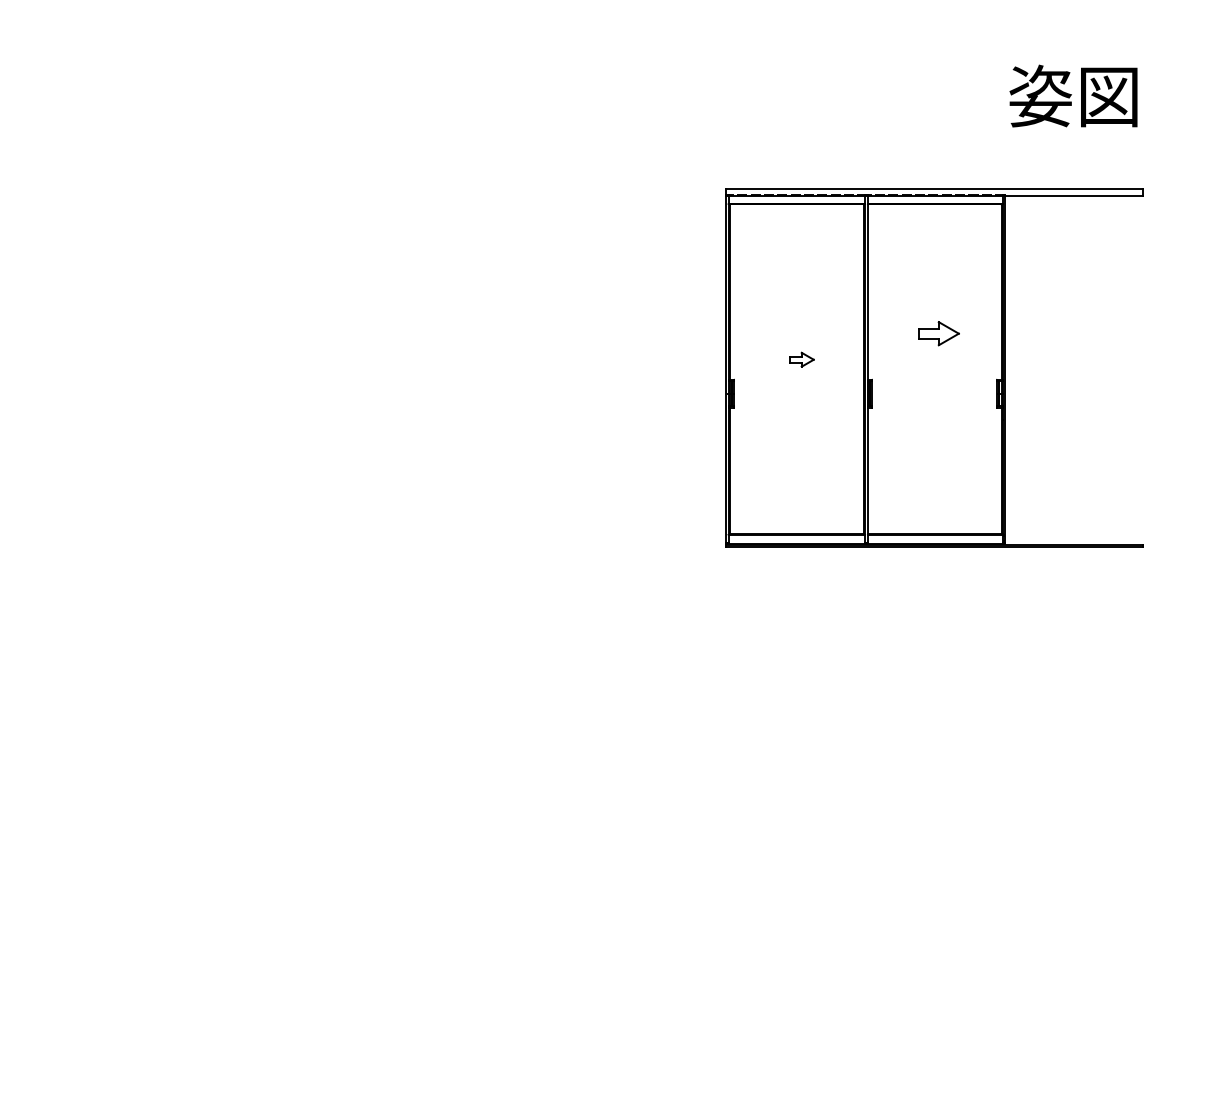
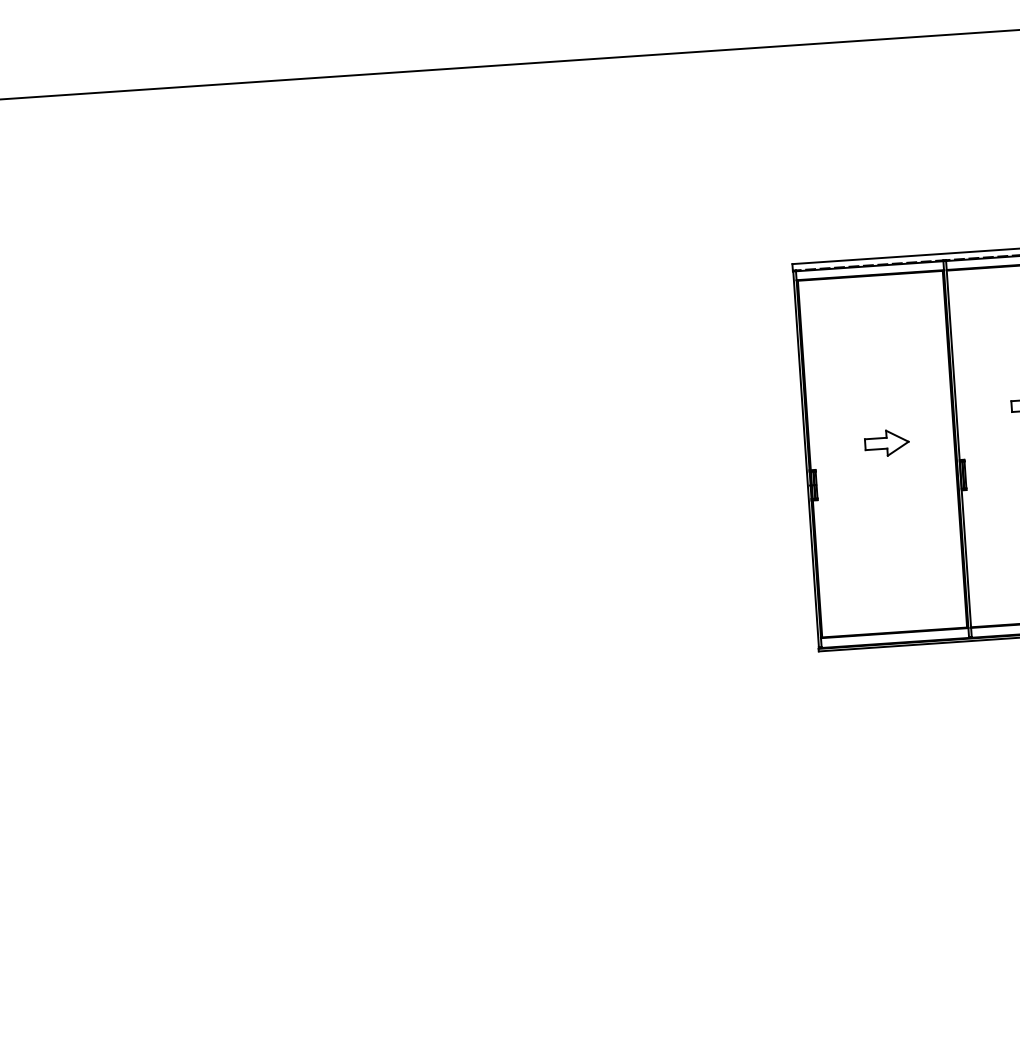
part: (801, 359) -> (886, 443), size x1.67

